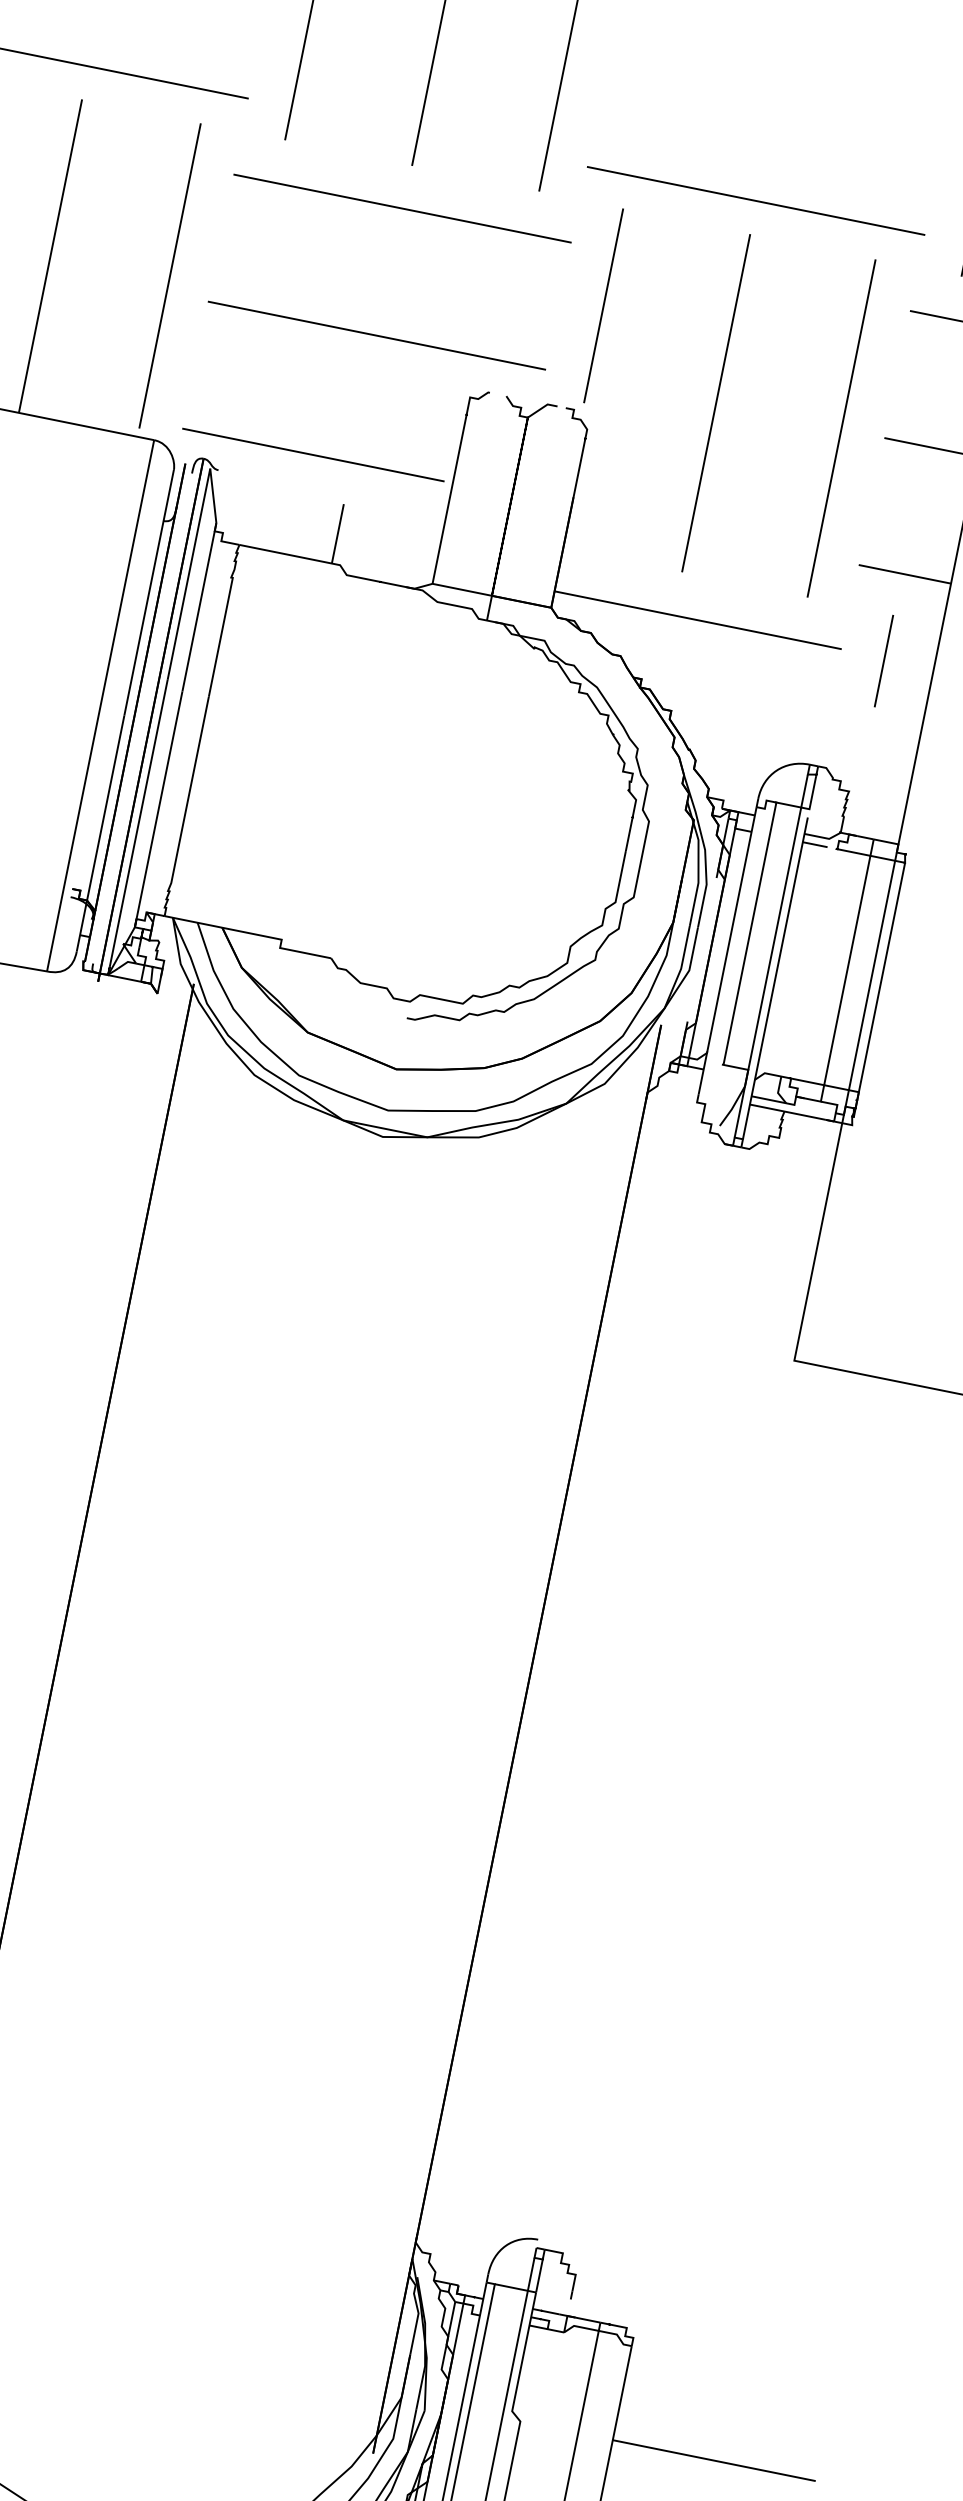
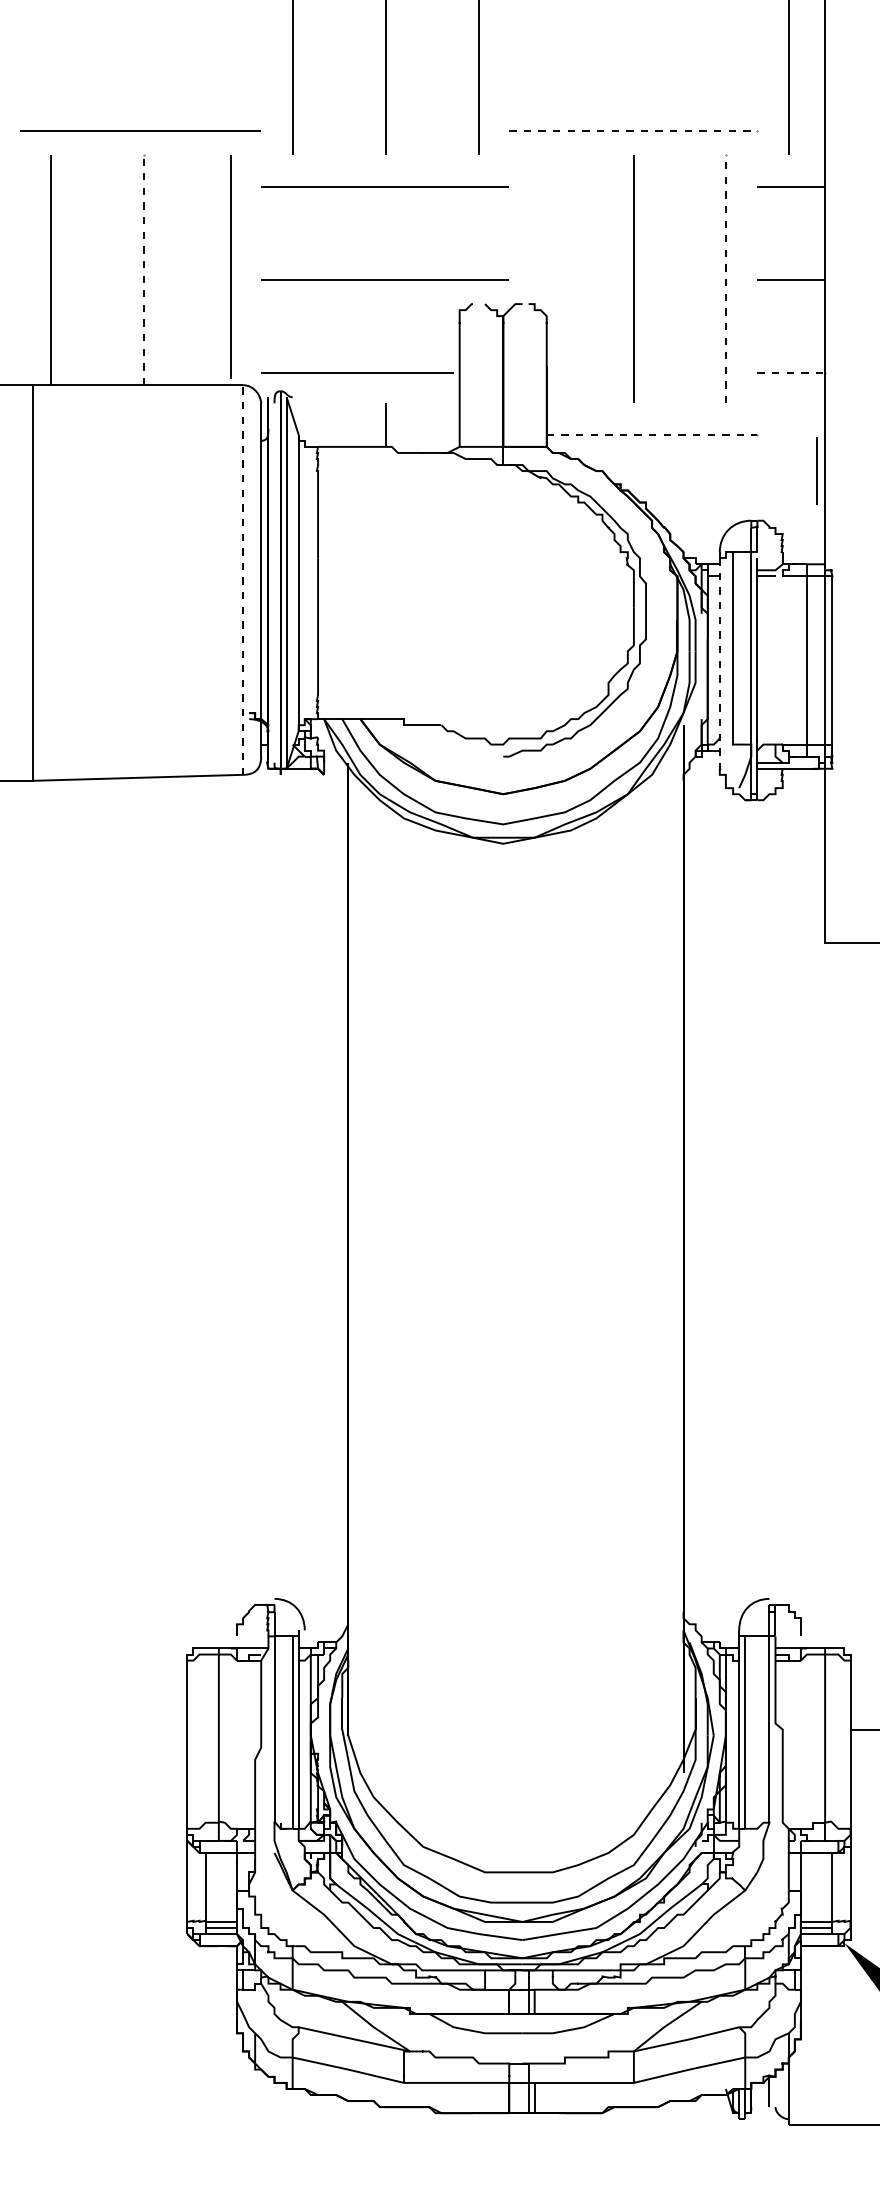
line: (756, 201) -> (633, 131), solid -> dashed
line: (50, 255) -> (143, 269), solid -> dashed
line: (603, 305) -> (540, 226), removed
line: (841, 427) -> (725, 278), solid -> dashed
line: (906, 575) -> (792, 373), solid -> dashed
line: (698, 619) -> (652, 434), solid -> dashed
line: (883, 660) -> (816, 470), moved
line: (101, 706) -> (243, 580), solid -> dashed
line: (726, 951) -> (719, 664), solid -> dashed

